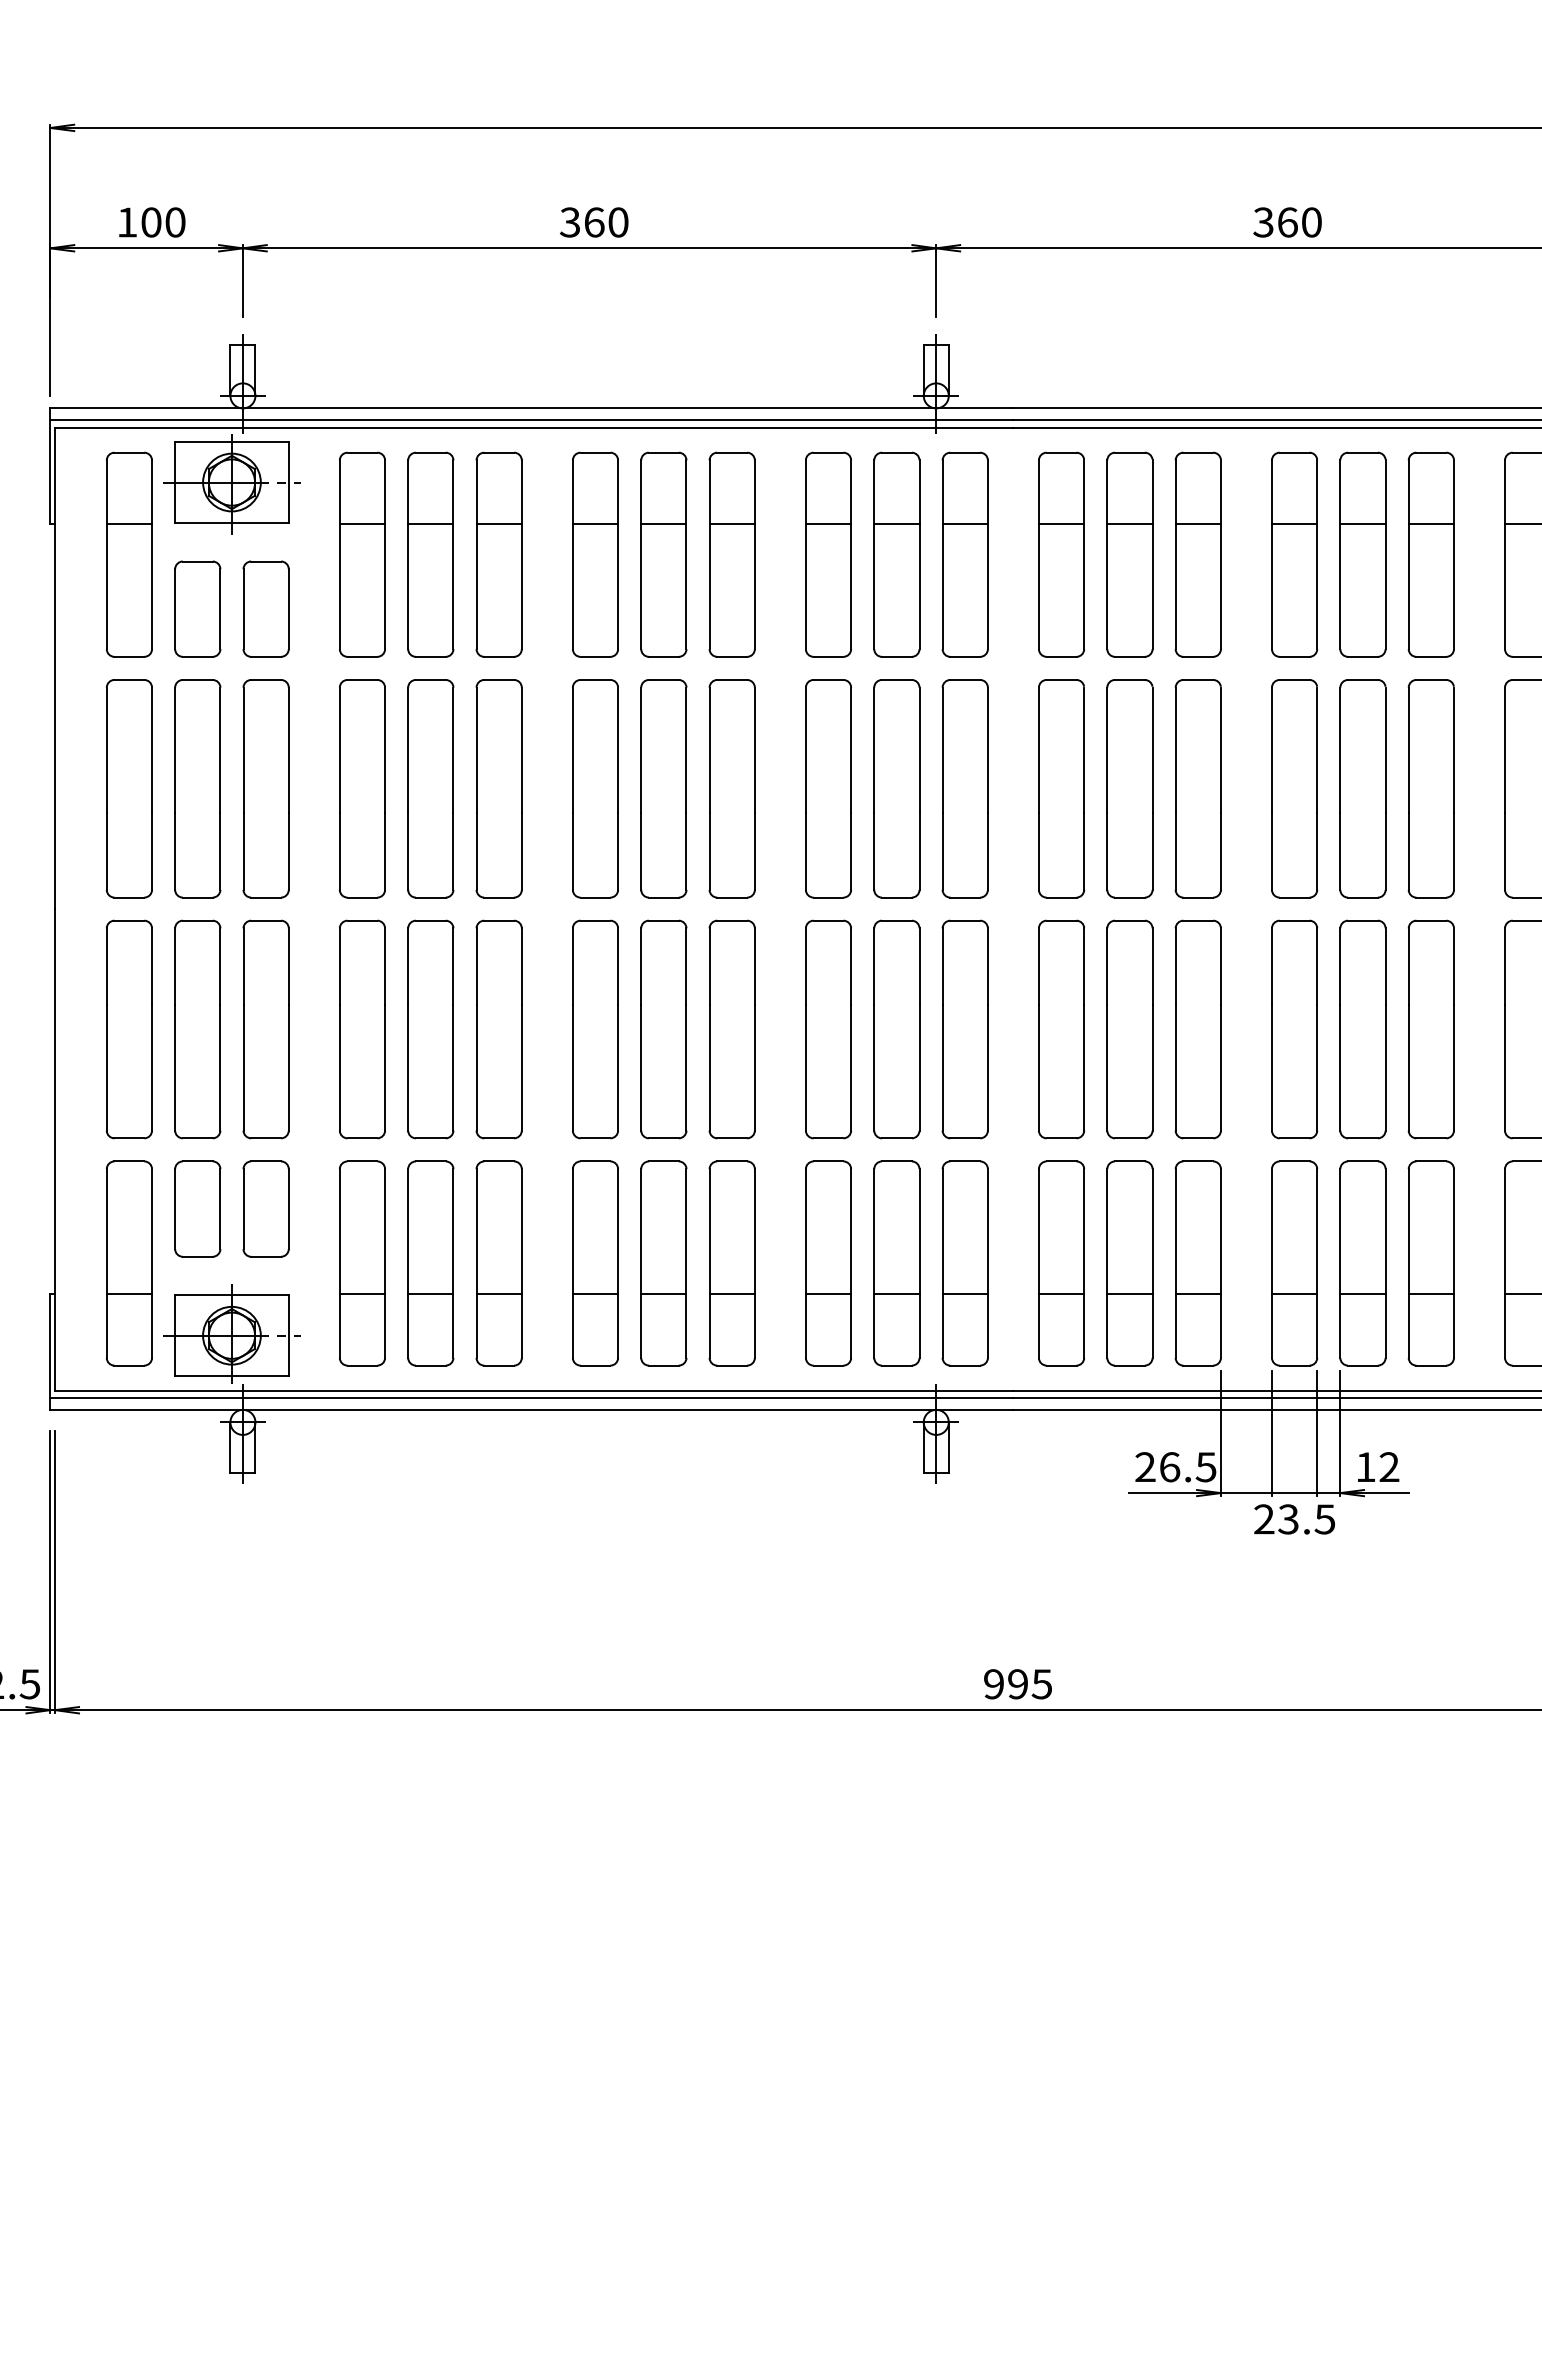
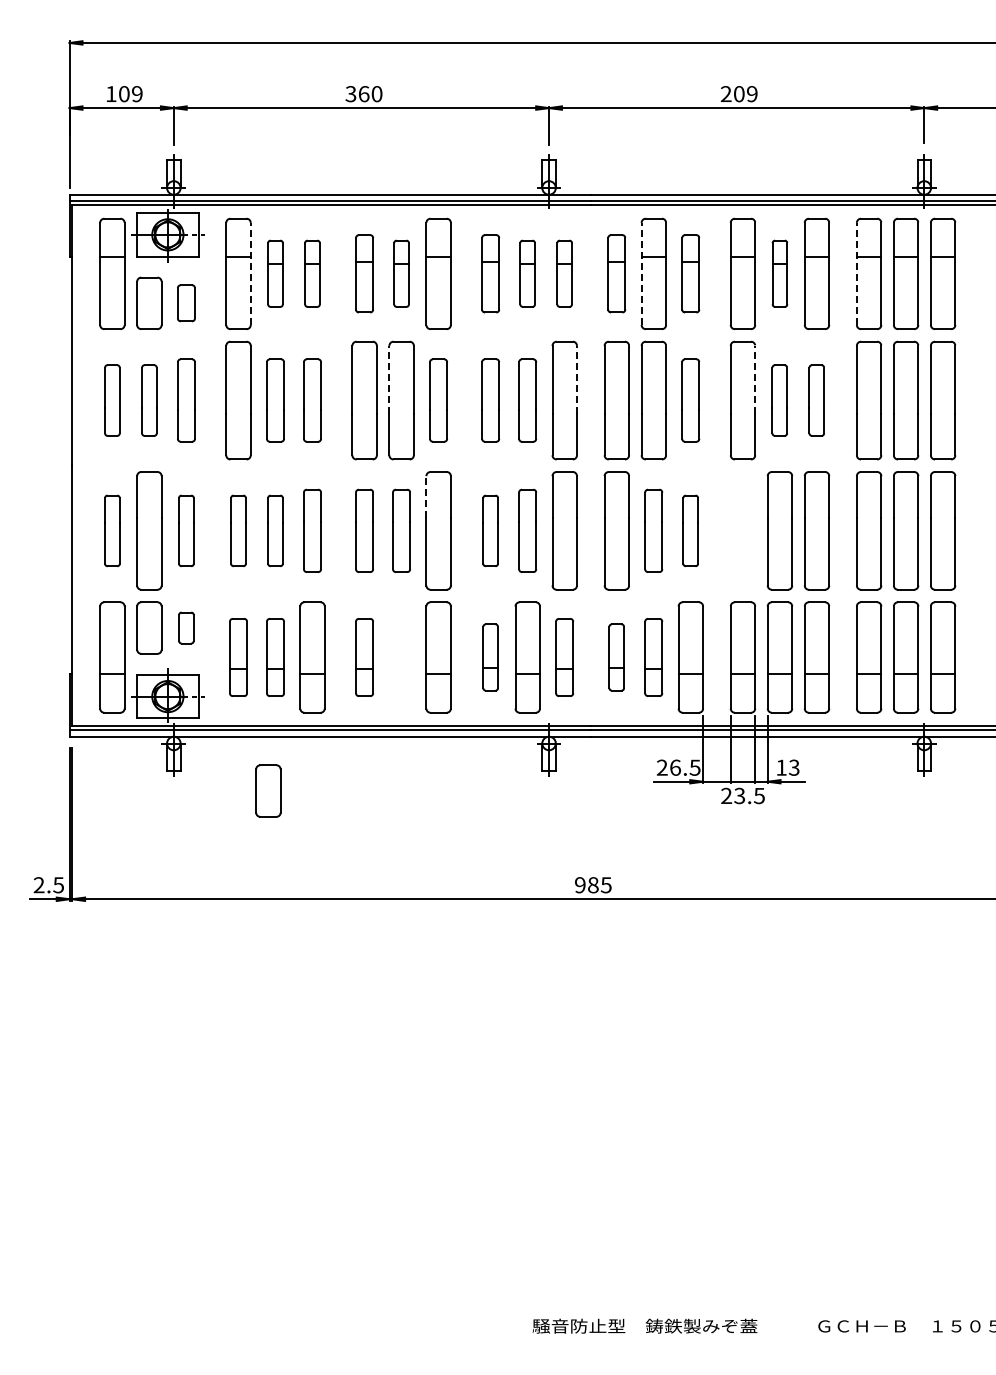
text: (175, 223) -> (137, 94), 100 -> 109
text: (1286, 223) -> (738, 94), 360 -> 209
line: (384, 553) -> (250, 273), solid -> dashed
part: (430, 553) -> (275, 273), size x0.6
part: (499, 553) -> (312, 273), size x0.6
part: (595, 553) -> (364, 273), size x0.7
part: (663, 553) -> (401, 273), size x0.6
part: (828, 553) -> (490, 273), size x0.7
part: (896, 553) -> (527, 273), size x0.6
part: (964, 553) -> (564, 273), size x0.6
part: (1060, 553) -> (616, 273), size x0.7
line: (1107, 553) -> (641, 273), solid -> dashed
part: (1197, 553) -> (690, 273), size x0.7
part: (1362, 553) -> (779, 273), size x0.6
line: (1504, 553) -> (856, 273), solid -> dashed
part: (266, 607) -> (186, 302), size x0.7
line: (641, 749) -> (389, 379), solid -> dashed
line: (988, 749) -> (577, 379), solid -> dashed
line: (1317, 749) -> (755, 379), solid -> dashed
part: (129, 788) -> (112, 400), size x0.6
part: (197, 788) -> (149, 400), size x0.6
part: (266, 788) -> (186, 400), size x0.7
part: (430, 788) -> (275, 400), size x0.7
part: (499, 788) -> (312, 400), size x0.7
part: (731, 788) -> (438, 400), size x0.7
part: (828, 788) -> (490, 400), size x0.7
part: (896, 788) -> (527, 400), size x0.7
part: (1197, 788) -> (690, 400), size x0.7
part: (1362, 788) -> (779, 400), size x0.6
part: (1430, 788) -> (816, 400), size x0.6
line: (709, 967) -> (426, 497), solid -> dashed
part: (129, 1028) -> (112, 530), size x0.6
part: (266, 1028) -> (186, 530), size x0.6
part: (362, 1028) -> (238, 530), size x0.6
part: (430, 1028) -> (275, 530), size x0.6
part: (499, 1028) -> (312, 530), size x0.7
part: (595, 1028) -> (364, 530), size x0.7
part: (663, 1028) -> (401, 530), size x0.7
part: (828, 1028) -> (490, 530), size x0.6
part: (896, 1028) -> (527, 530), size x0.7
part: (1129, 1028) -> (653, 530), size x0.7
part: (1197, 1028) -> (690, 530), size x0.6
part: (1293, 1028) -> (742, 530), removed
part: (266, 1208) -> (186, 627), size x0.6
part: (362, 1263) -> (238, 657), size x0.7
part: (430, 1263) -> (275, 657), size x0.7
part: (595, 1263) -> (364, 657), size x0.7
part: (663, 1263) -> (401, 657), removed
part: (828, 1263) -> (490, 657), size x0.6
part: (964, 1263) -> (564, 657), size x0.7
part: (1060, 1263) -> (616, 657), size x0.6
part: (1129, 1263) -> (653, 657), size x0.7
text: (1389, 1466) -> (794, 767), 12 -> 13
part: (417, 1509) -> (268, 790), added
text: (1018, 1684) -> (593, 885), 995 -> 985

